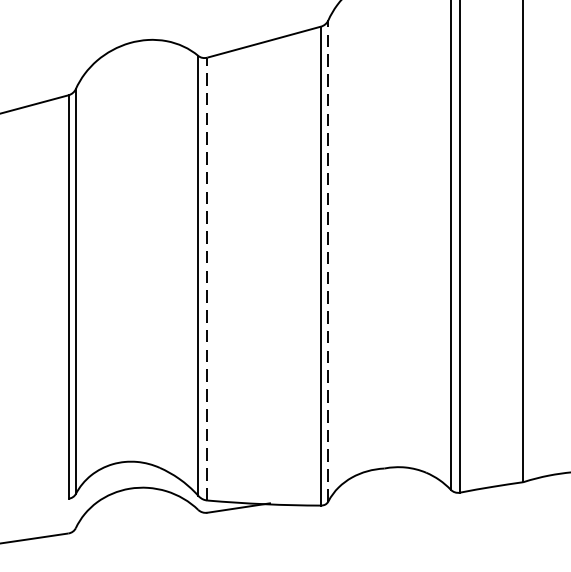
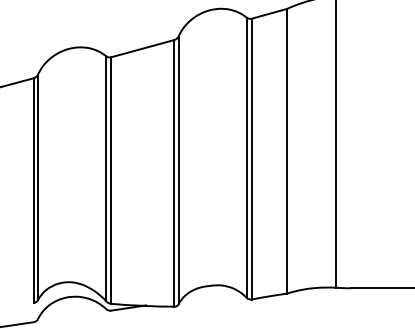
line: (328, 261) -> (178, 170), dashed -> solid
line: (207, 278) -> (111, 180), dashed -> solid

